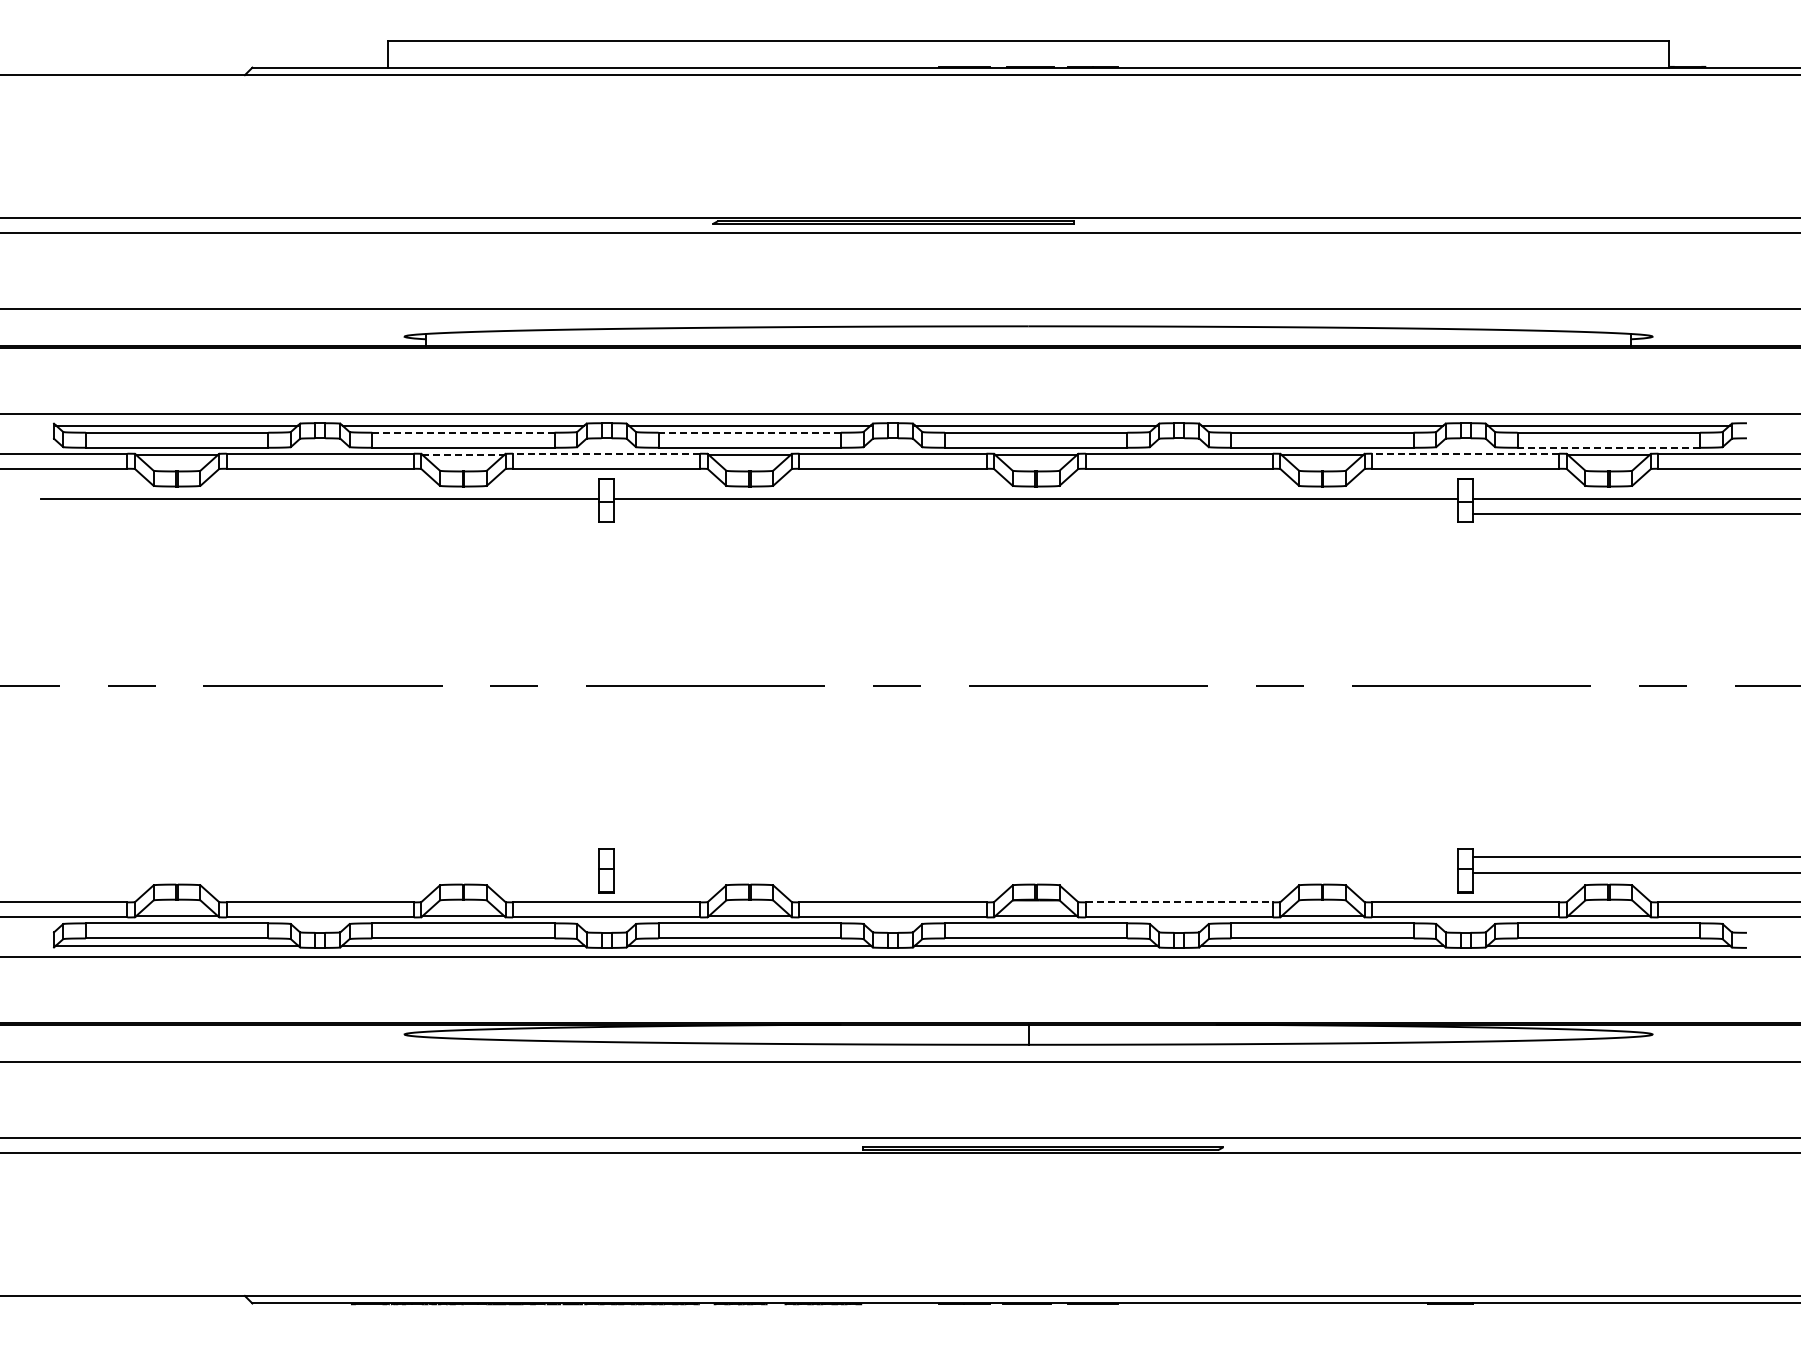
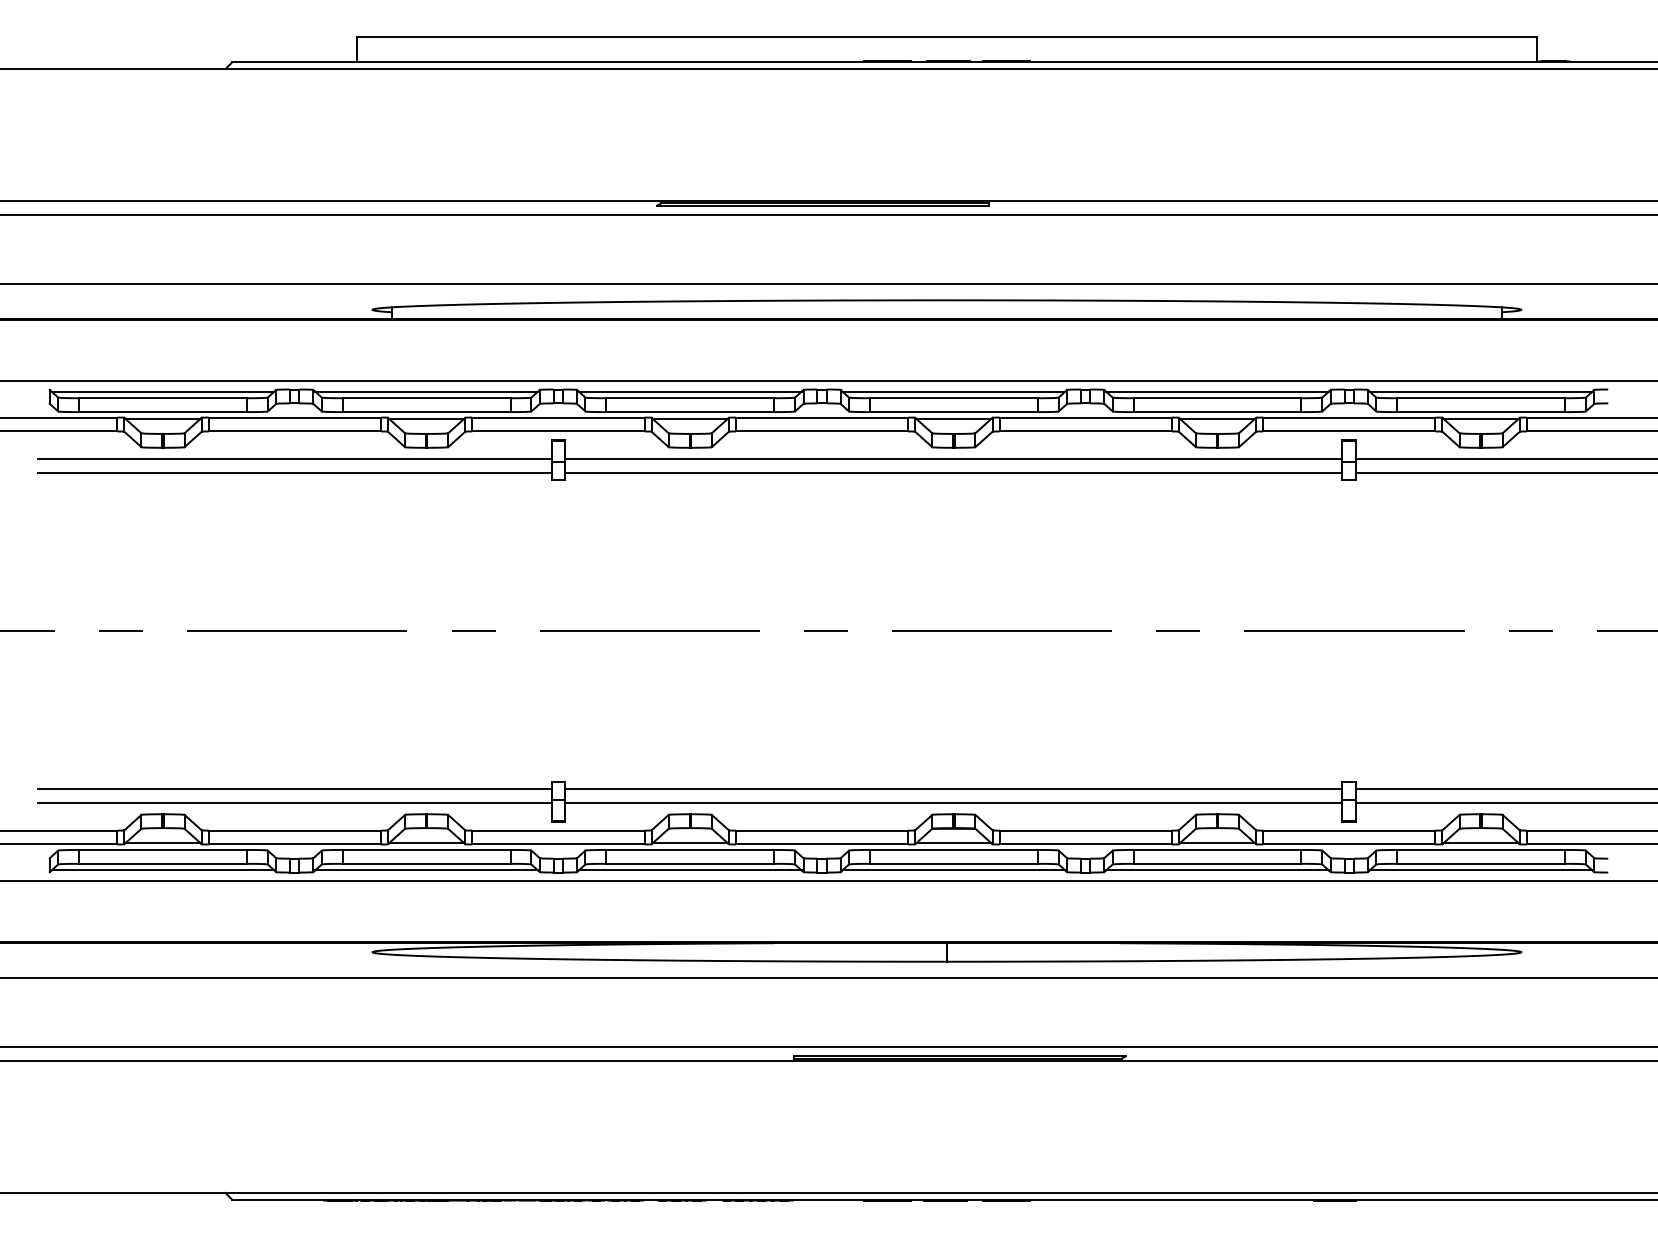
line: (462, 432) -> (425, 398), dashed -> solid
line: (749, 432) -> (689, 398), dashed -> solid
line: (1608, 447) -> (1480, 411), dashed -> solid
line: (606, 453) -> (558, 417), dashed -> solid
line: (1465, 453) -> (1349, 417), dashed -> solid
line: (463, 454) -> (426, 418), dashed -> solid
line: (320, 513) -> (295, 472), added
line: (1036, 513) -> (954, 472), added
line: (320, 857) -> (295, 789), added
line: (1036, 857) -> (954, 789), added
line: (320, 872) -> (295, 803), added
line: (1036, 872) -> (954, 803), added
line: (1179, 902) -> (1085, 830), dashed -> solid

